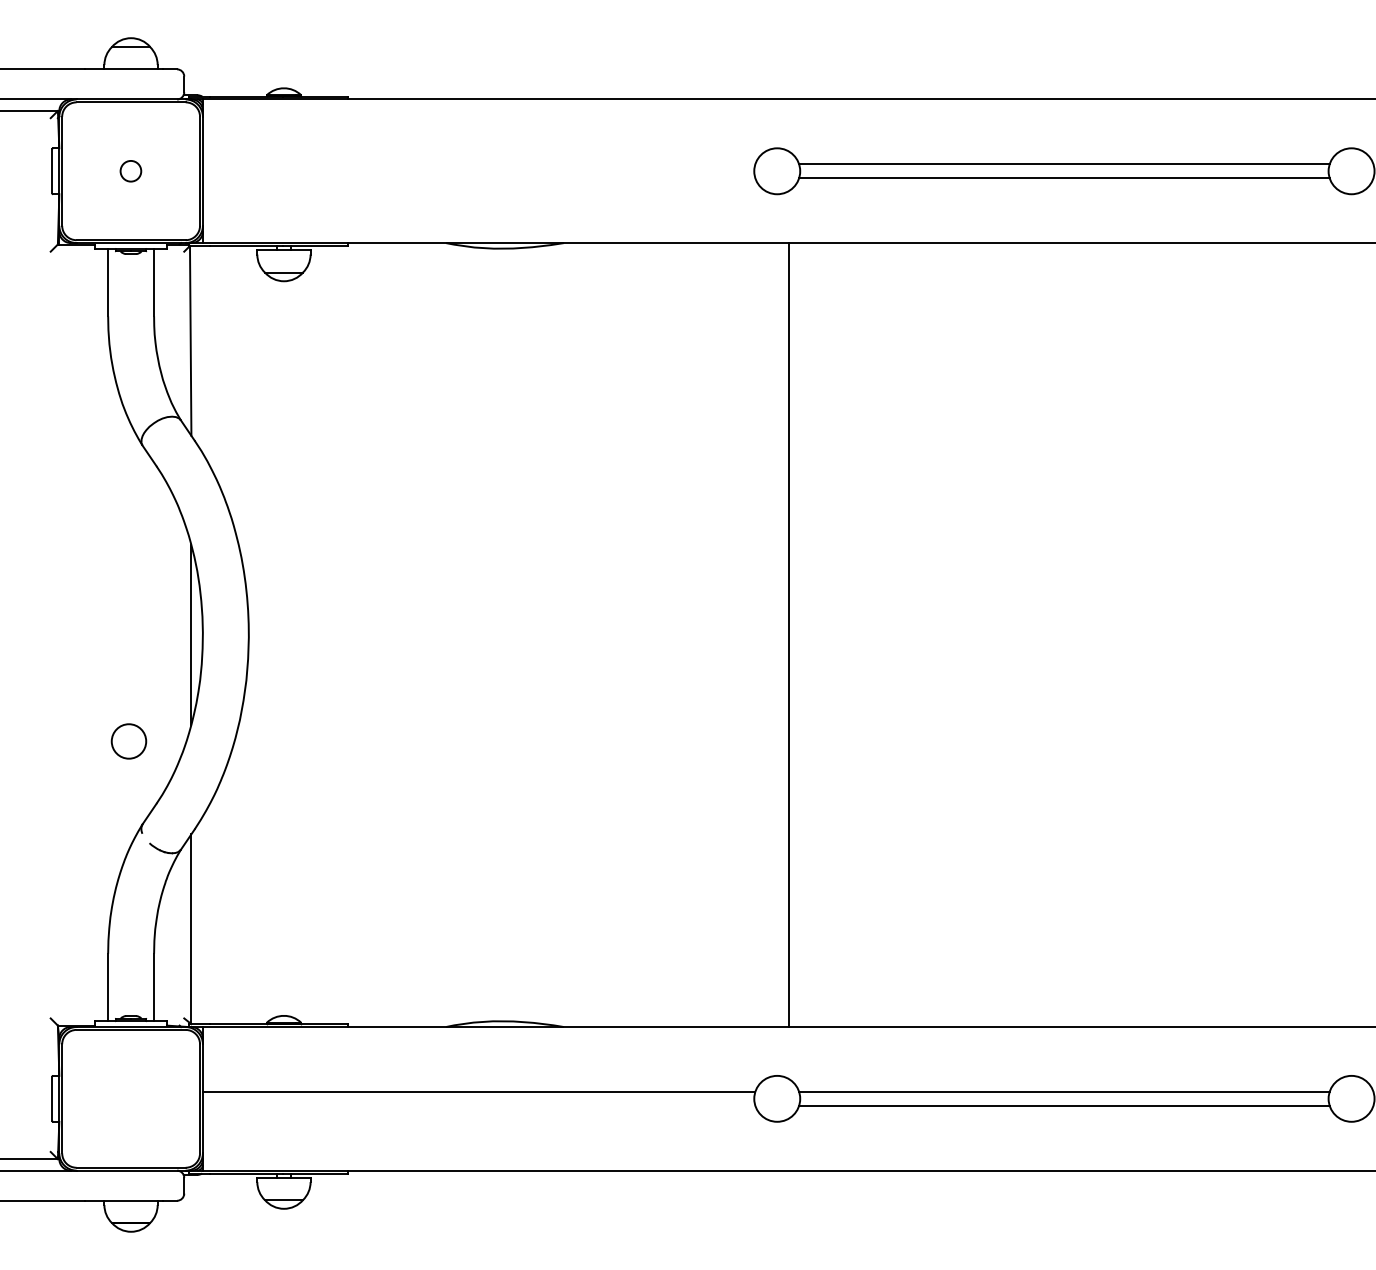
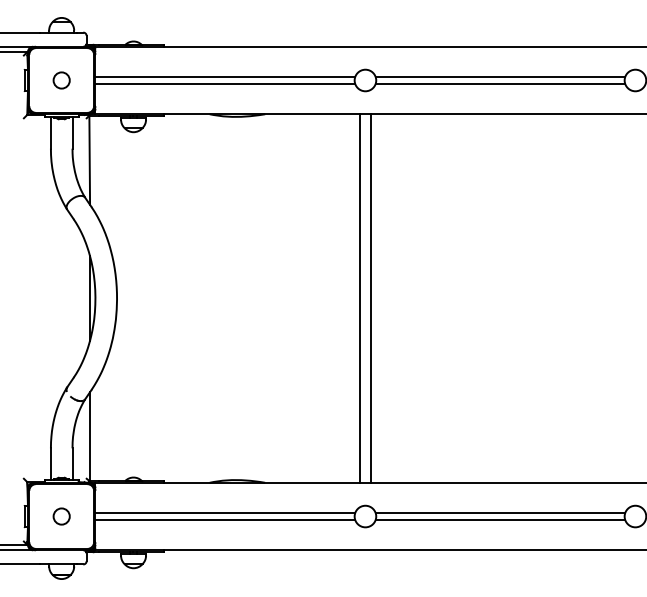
line: (479, 164) -> (225, 77), added
circle: (130, 171) -> (61, 80), size x1.67
line: (479, 177) -> (225, 83), added
line: (766, 635) -> (360, 298), added
circle: (128, 741) -> (61, 516), moved
line: (479, 1105) -> (225, 519), added

